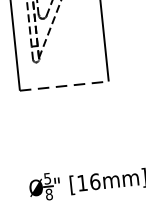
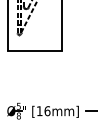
line: (65, 86) -> (35, 51), dashed -> solid

